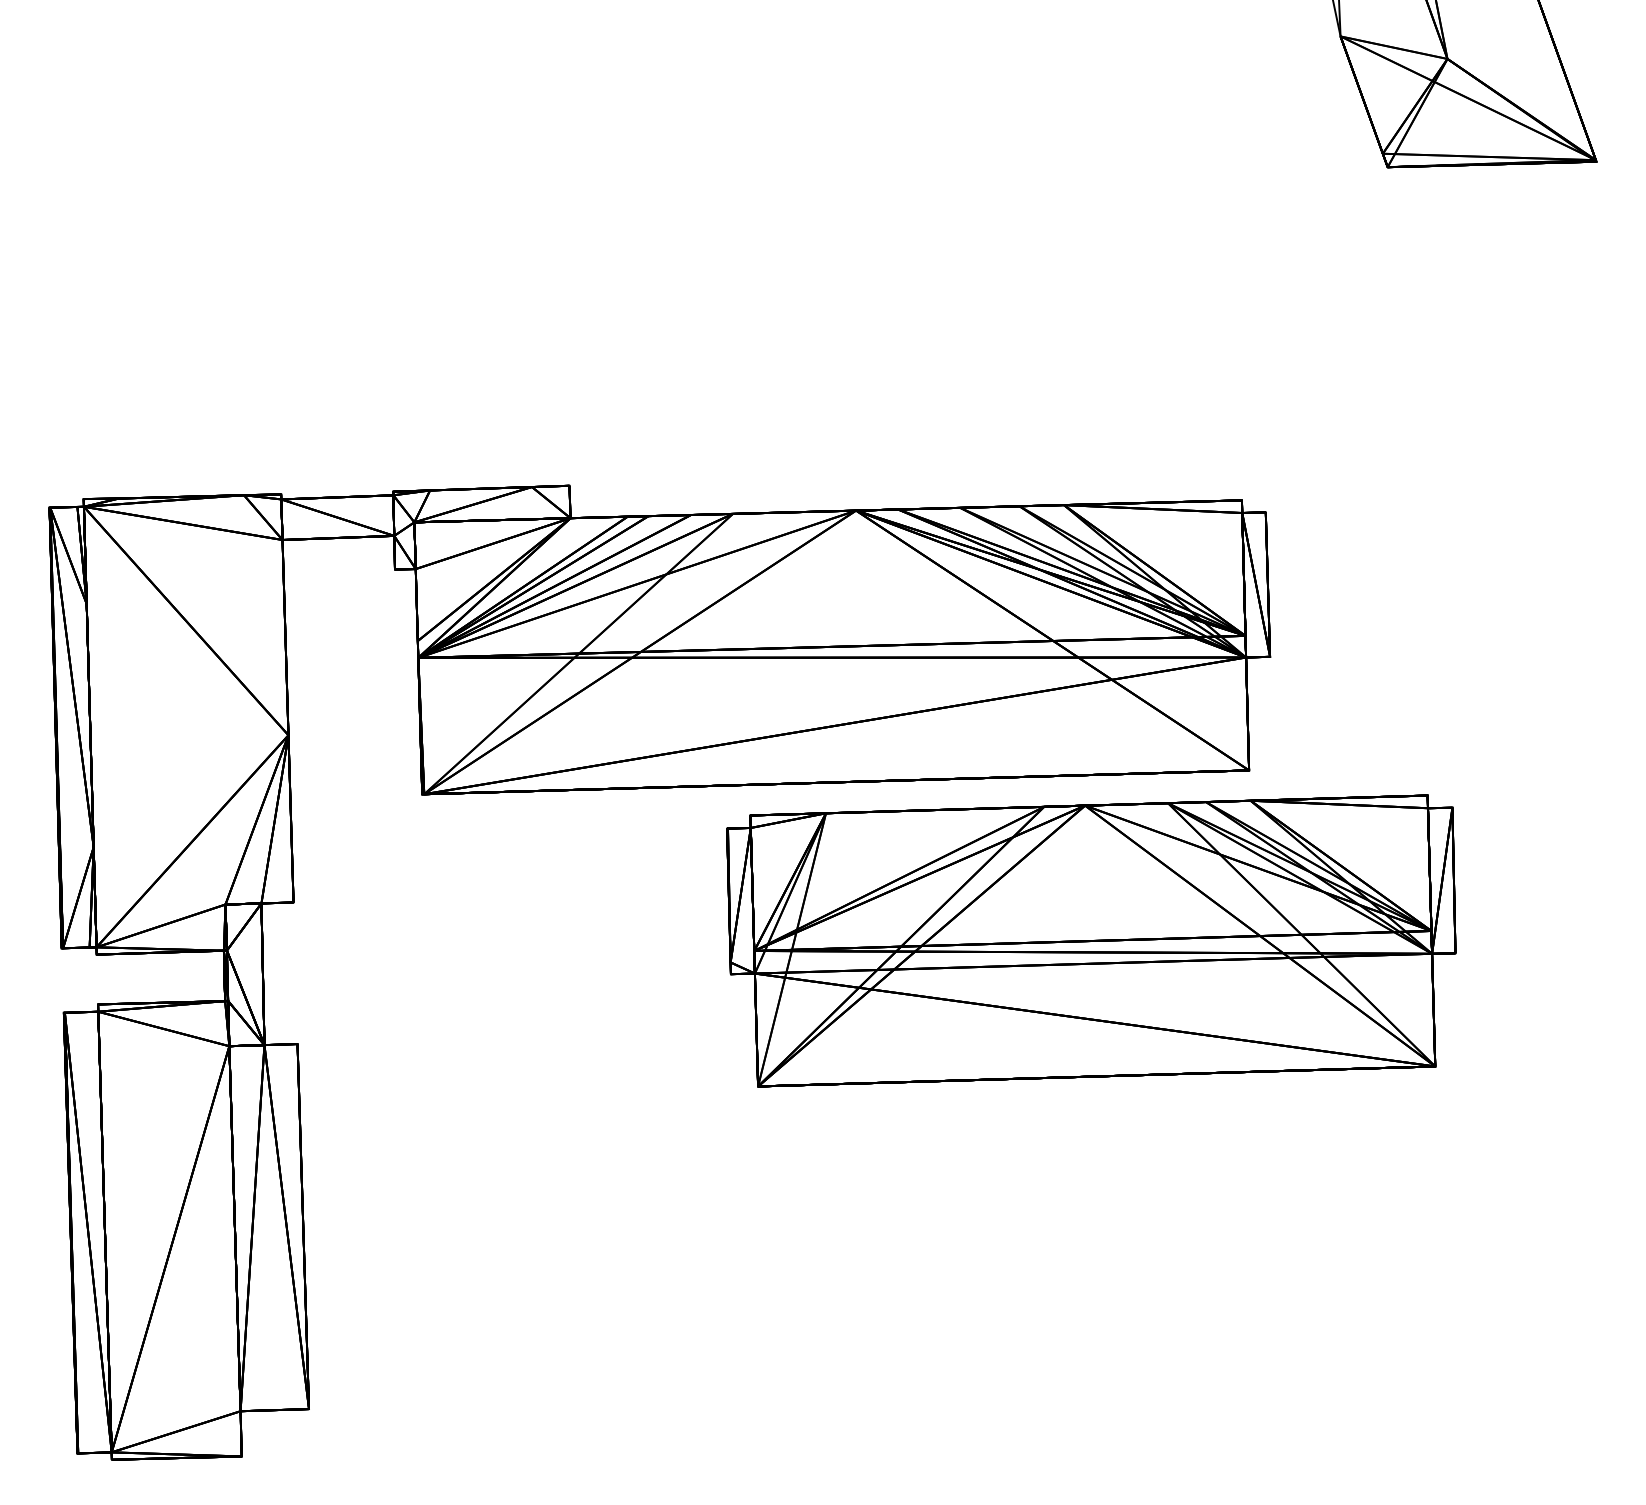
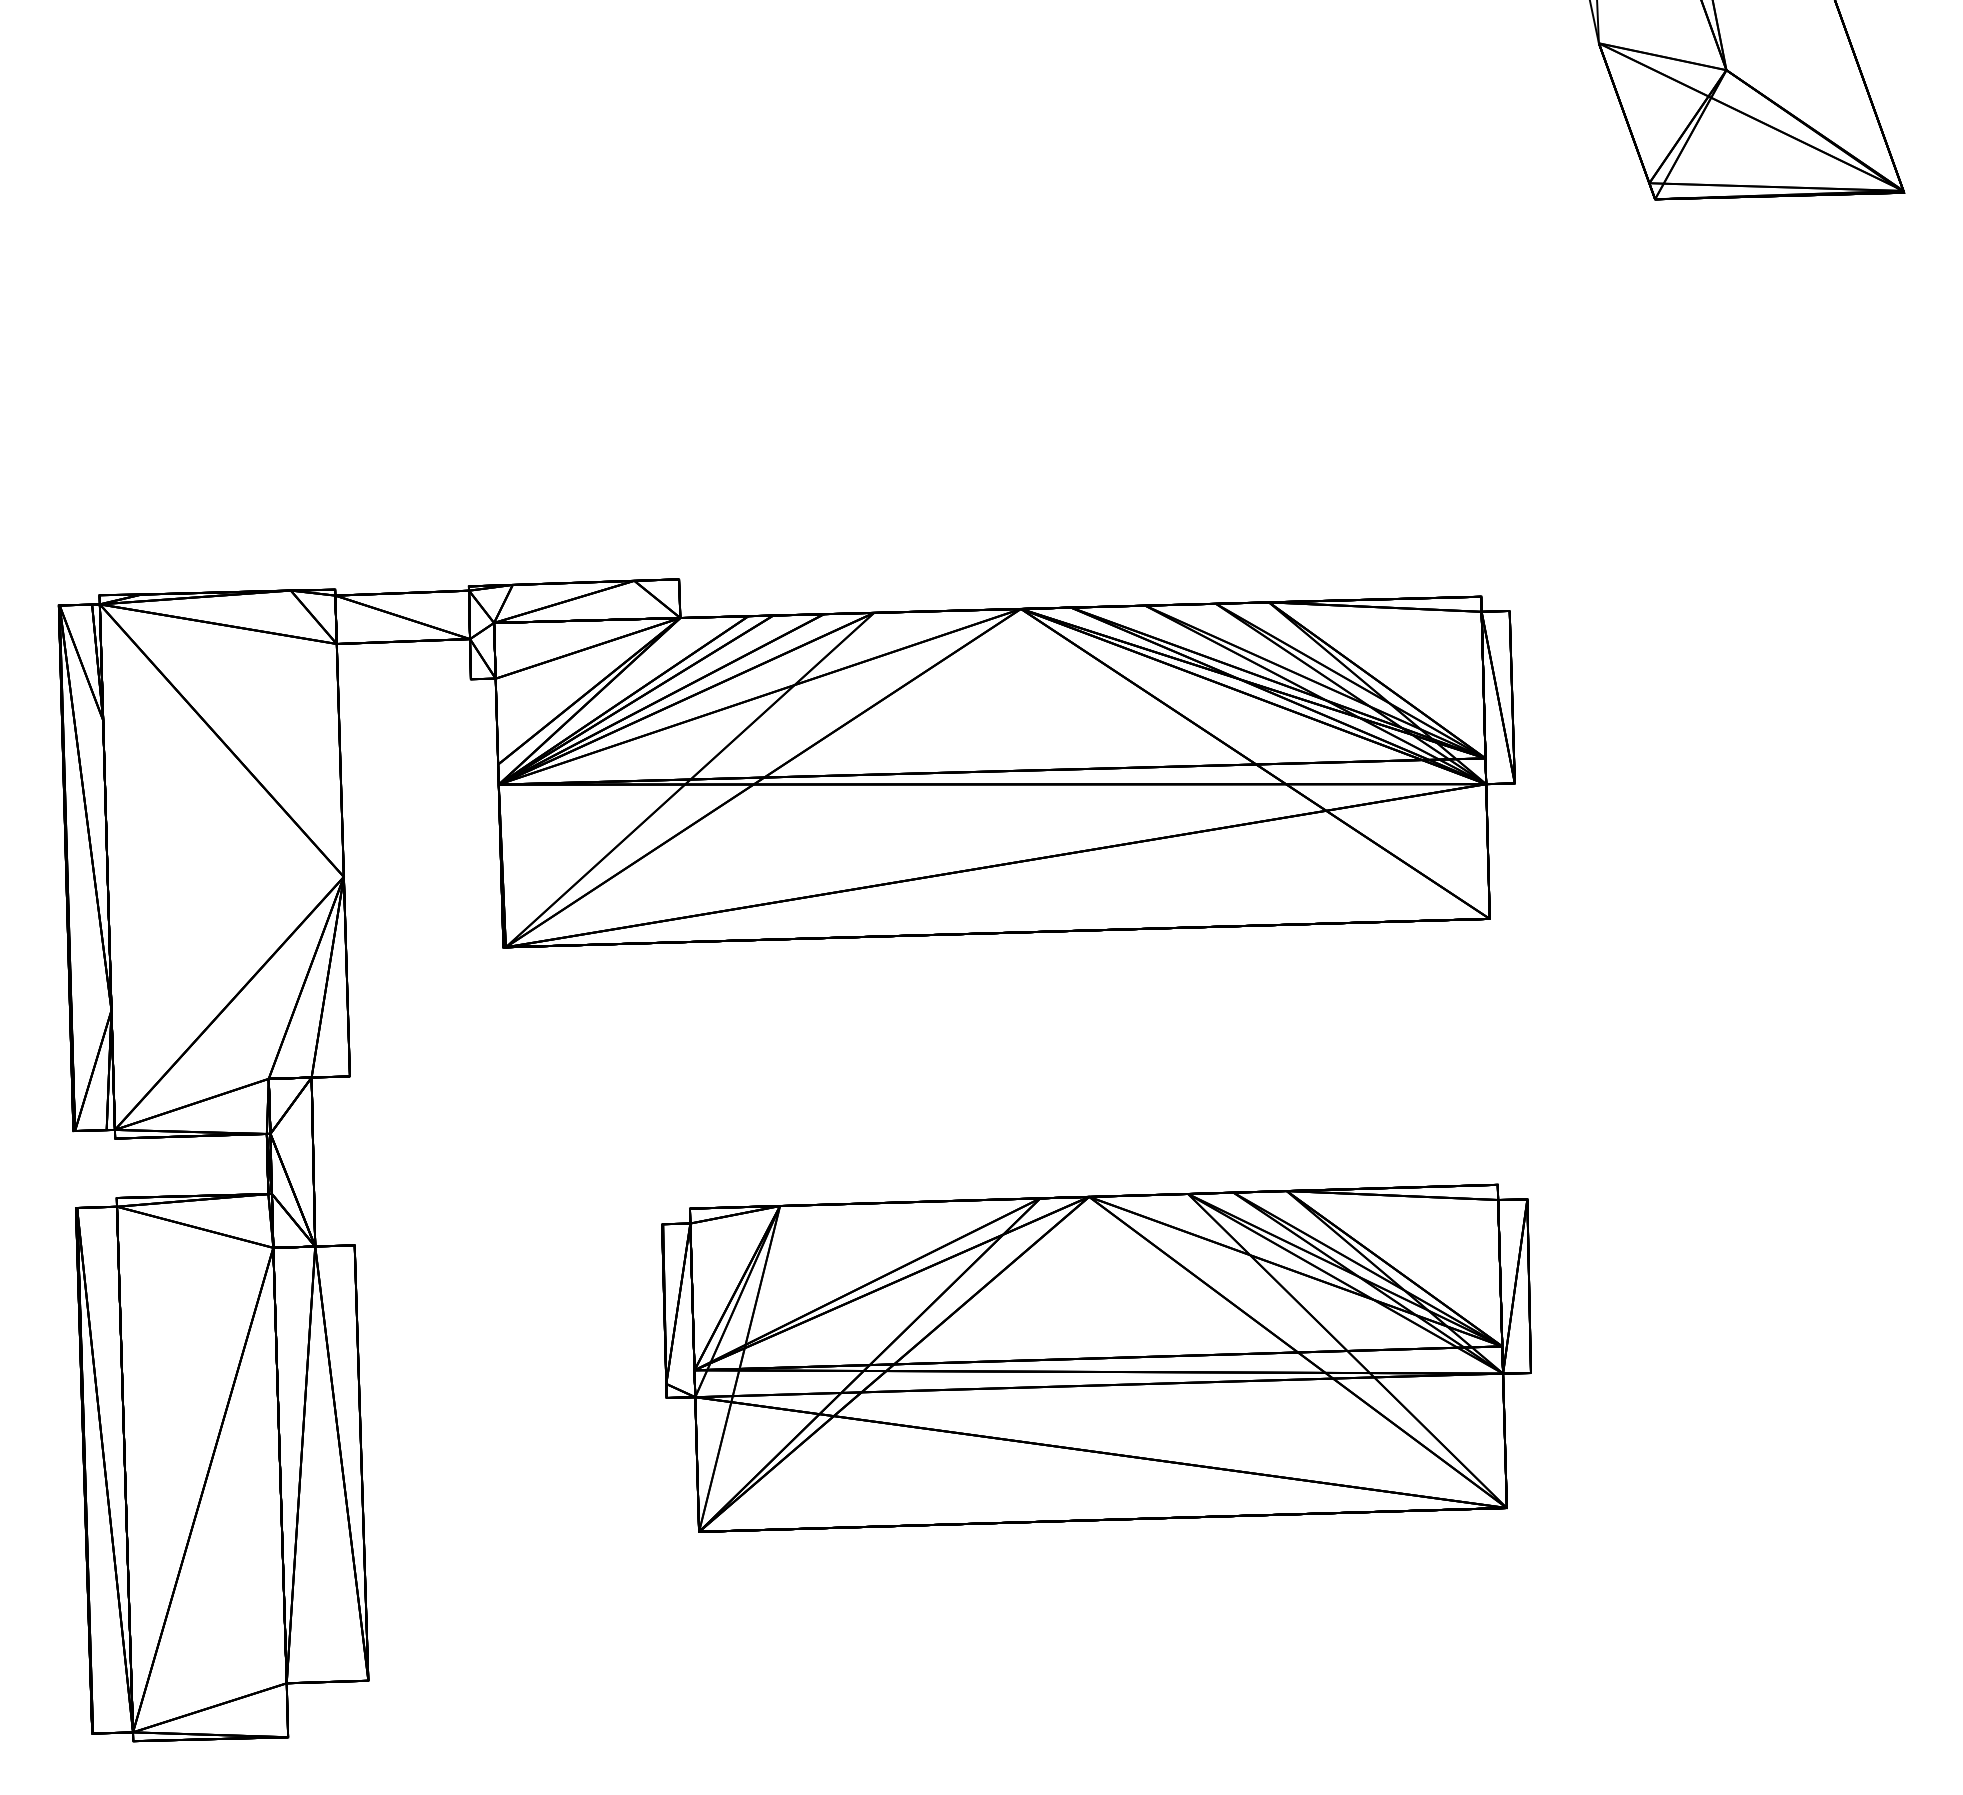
part: (1091, 940) -> (1096, 1357), moved

